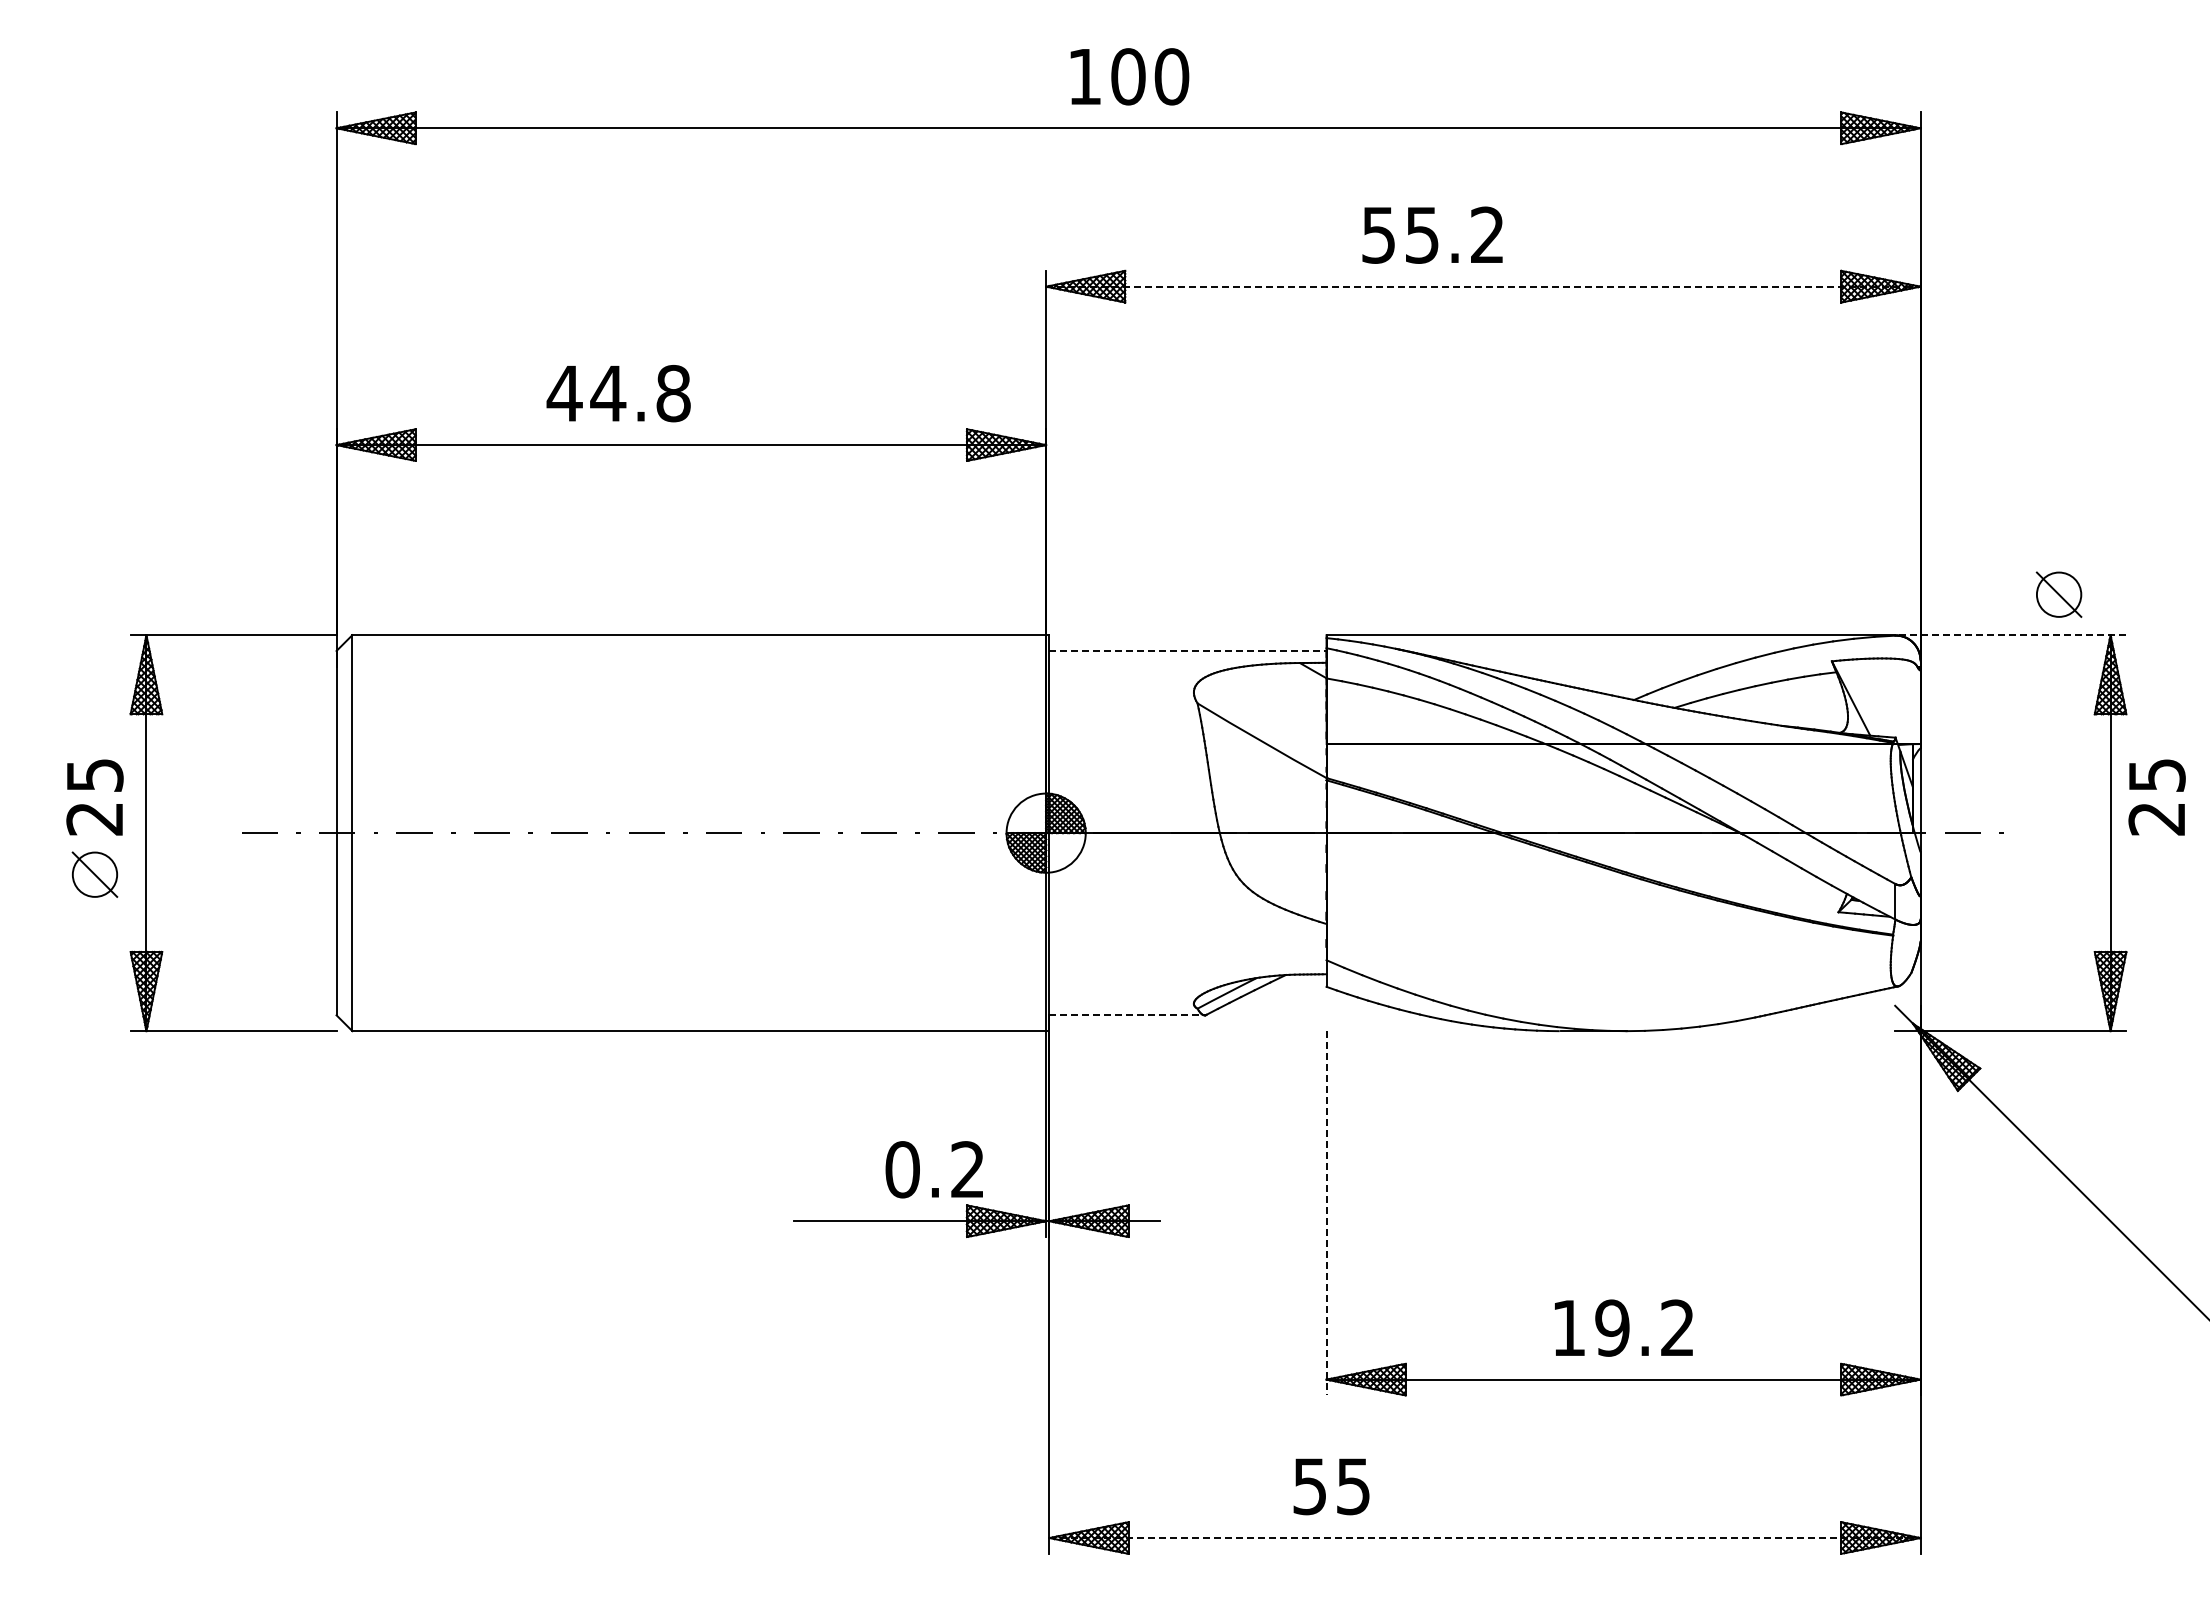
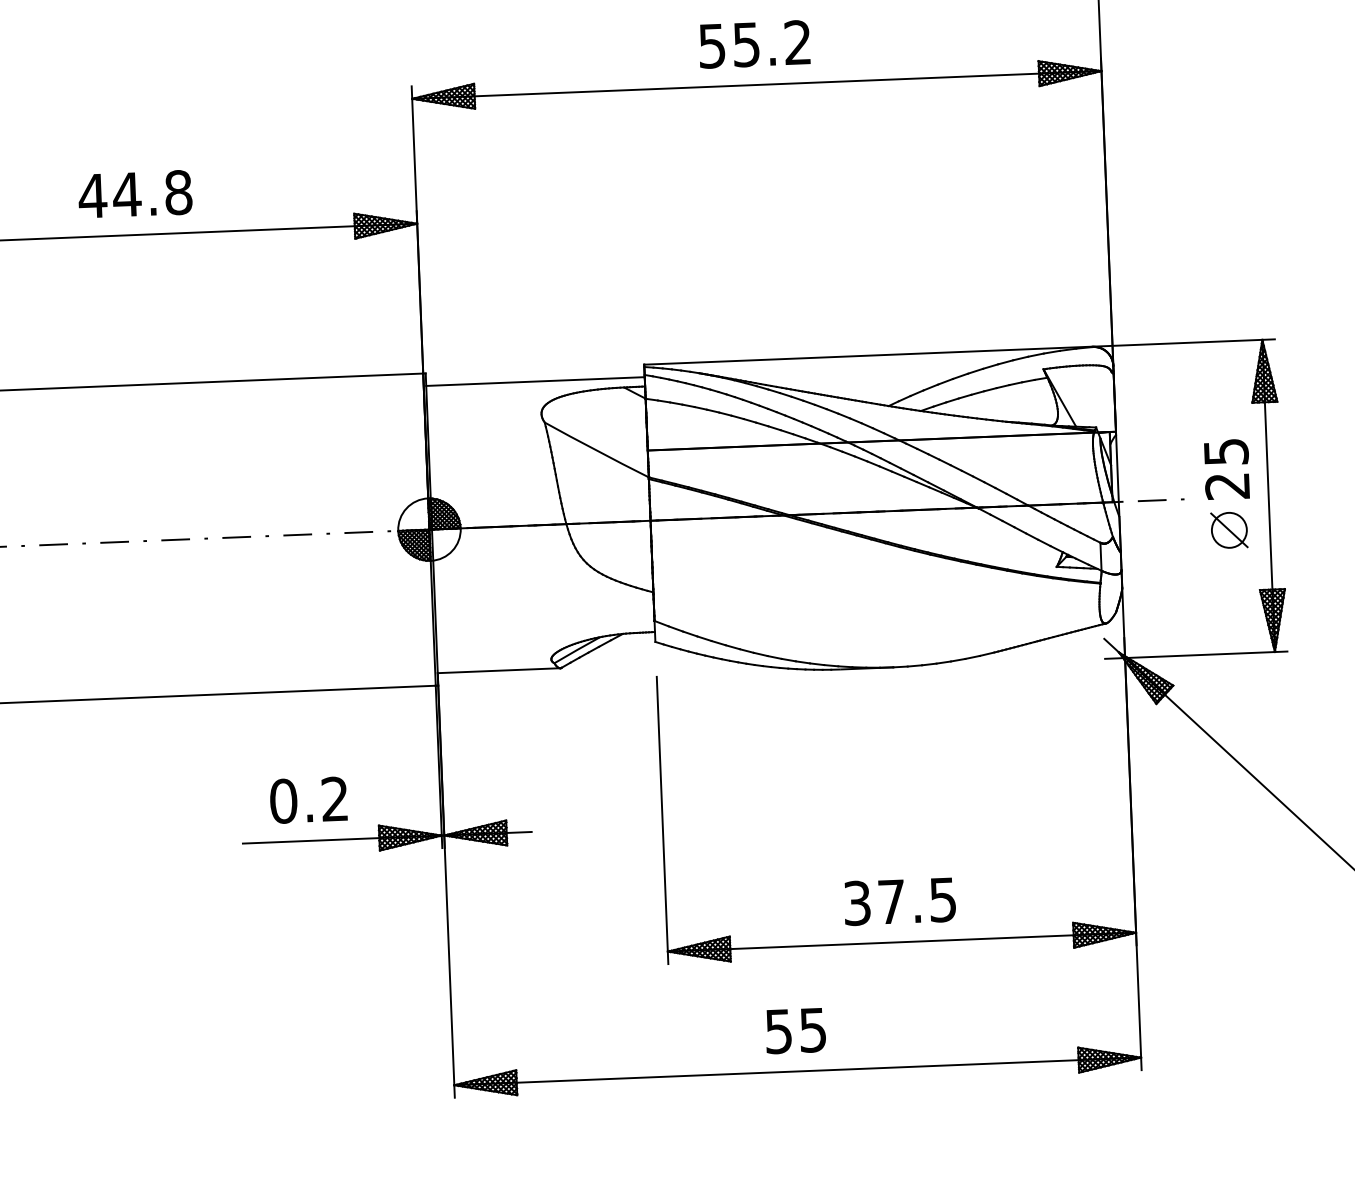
text: (1432, 234) -> (754, 43), moved
line: (1483, 286) -> (756, 84), dashed -> solid
text: (618, 393) -> (135, 194), moved
part: (2058, 594) -> (1228, 530), moved
line: (2010, 635) -> (1183, 343), dashed -> solid
line: (1187, 651) -> (535, 381), dashed -> solid
text: (2156, 797) -> (1226, 469), moved
line: (1127, 1015) -> (499, 670), dashed -> solid
text: (933, 1169) -> (307, 800), moved
line: (1326, 1213) -> (662, 820), dashed -> solid
text: (1622, 1327) -> (899, 901), 19.2 -> 37.5
text: (1331, 1486) -> (795, 1030), moved
line: (1484, 1538) -> (797, 1071), dashed -> solid

